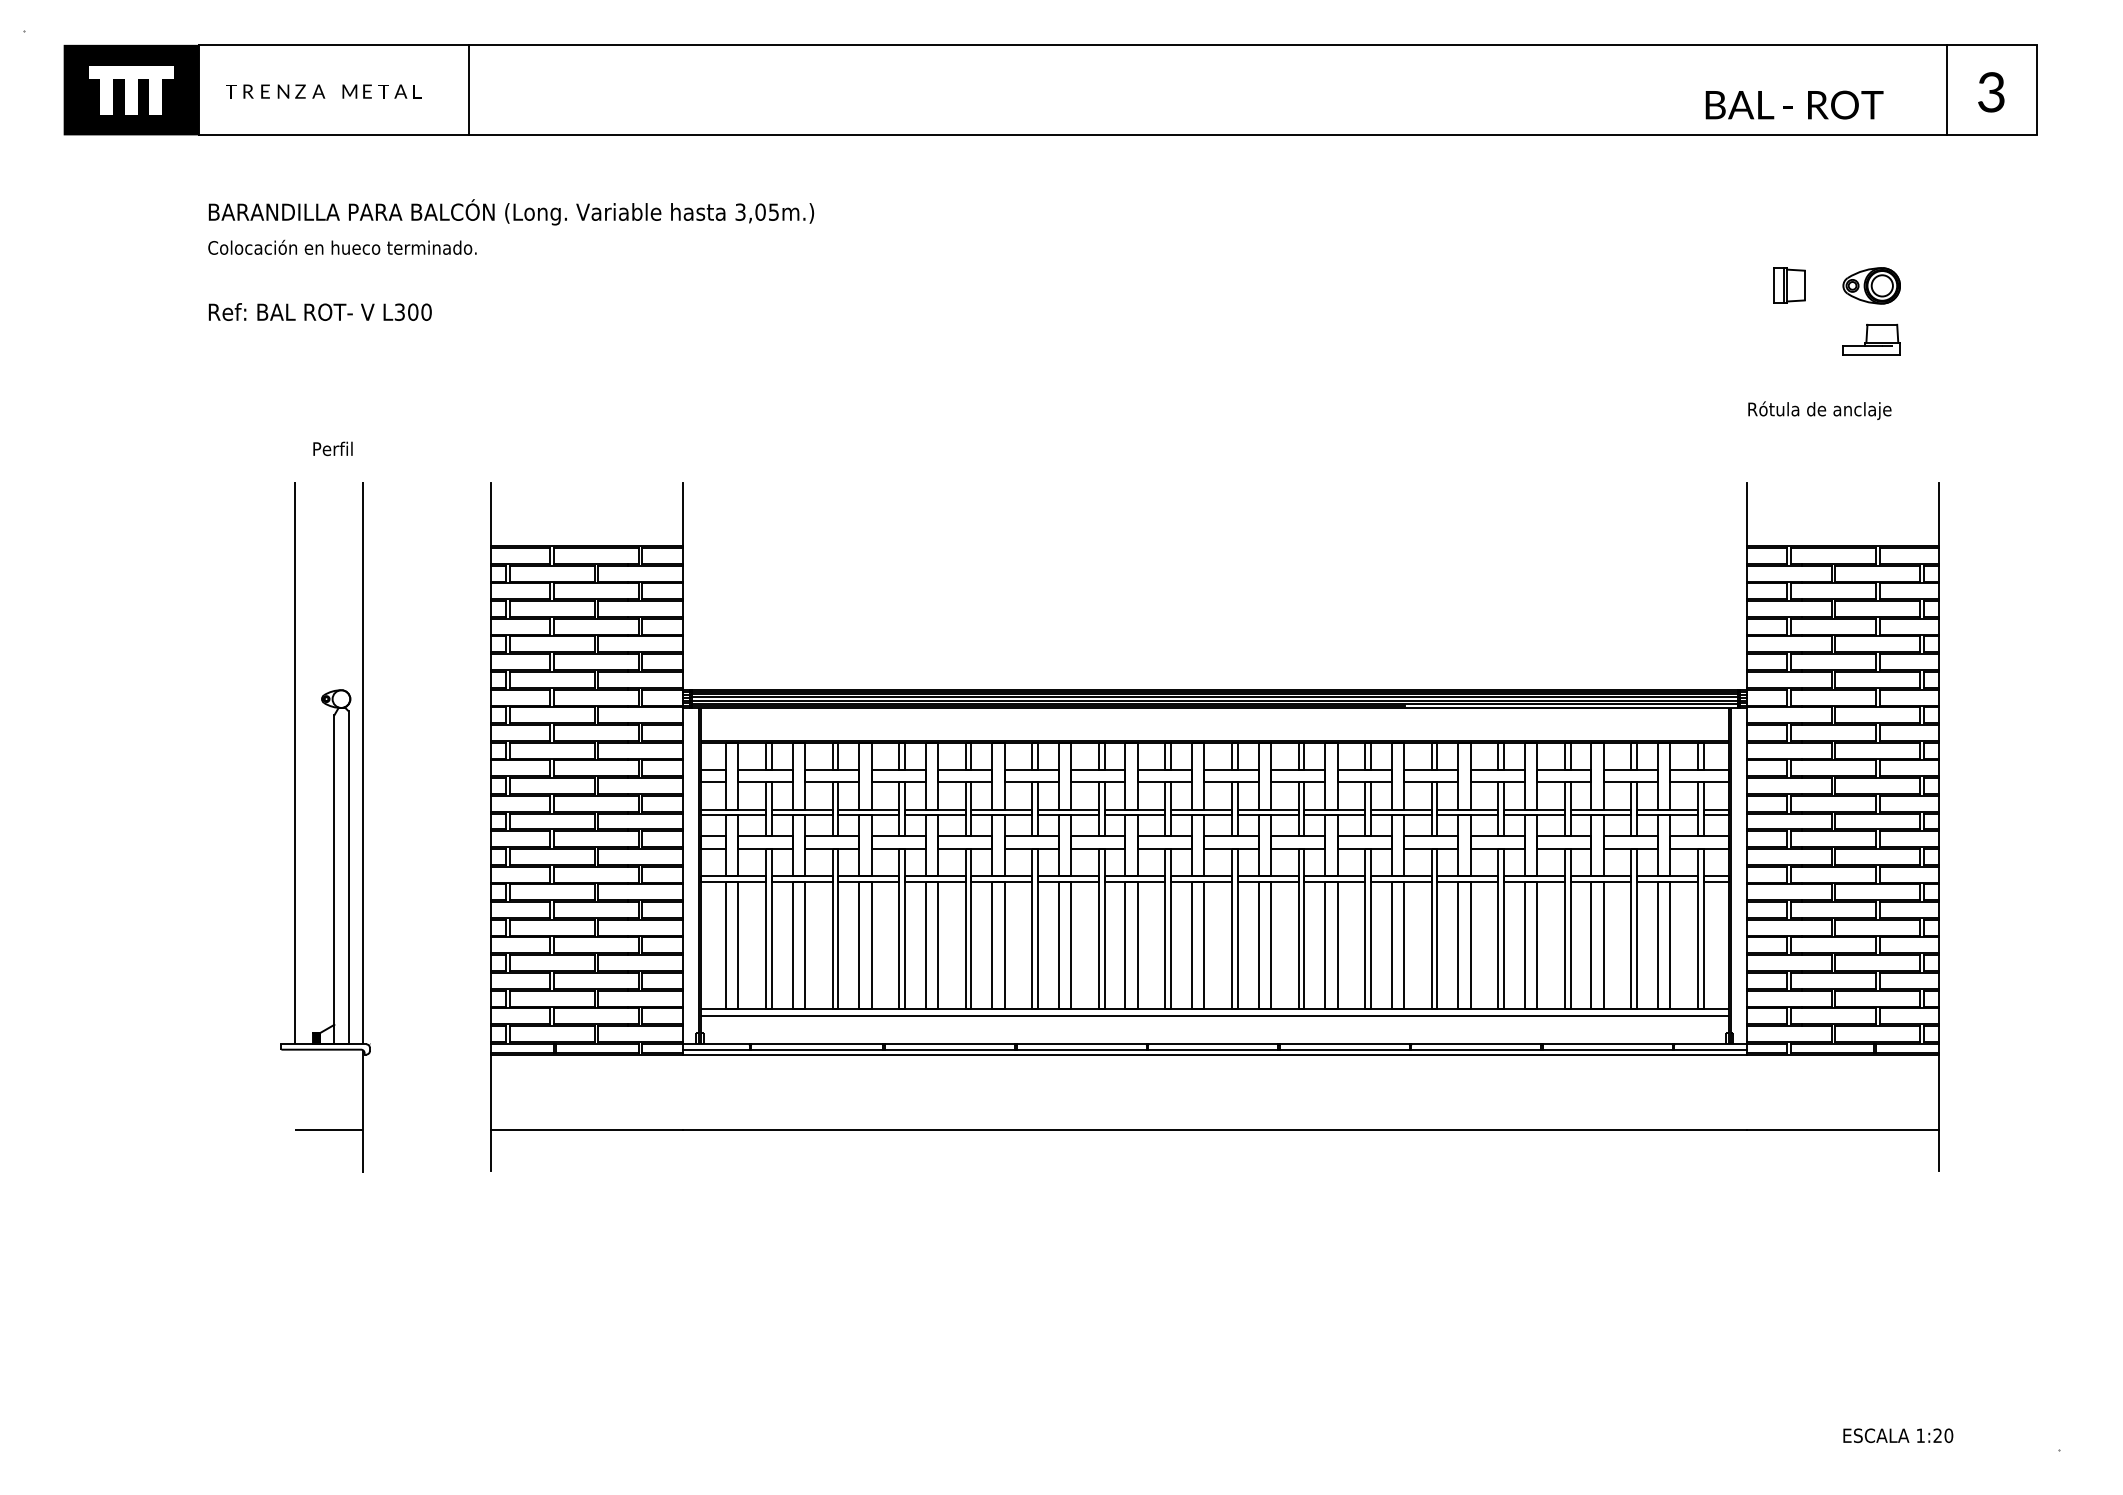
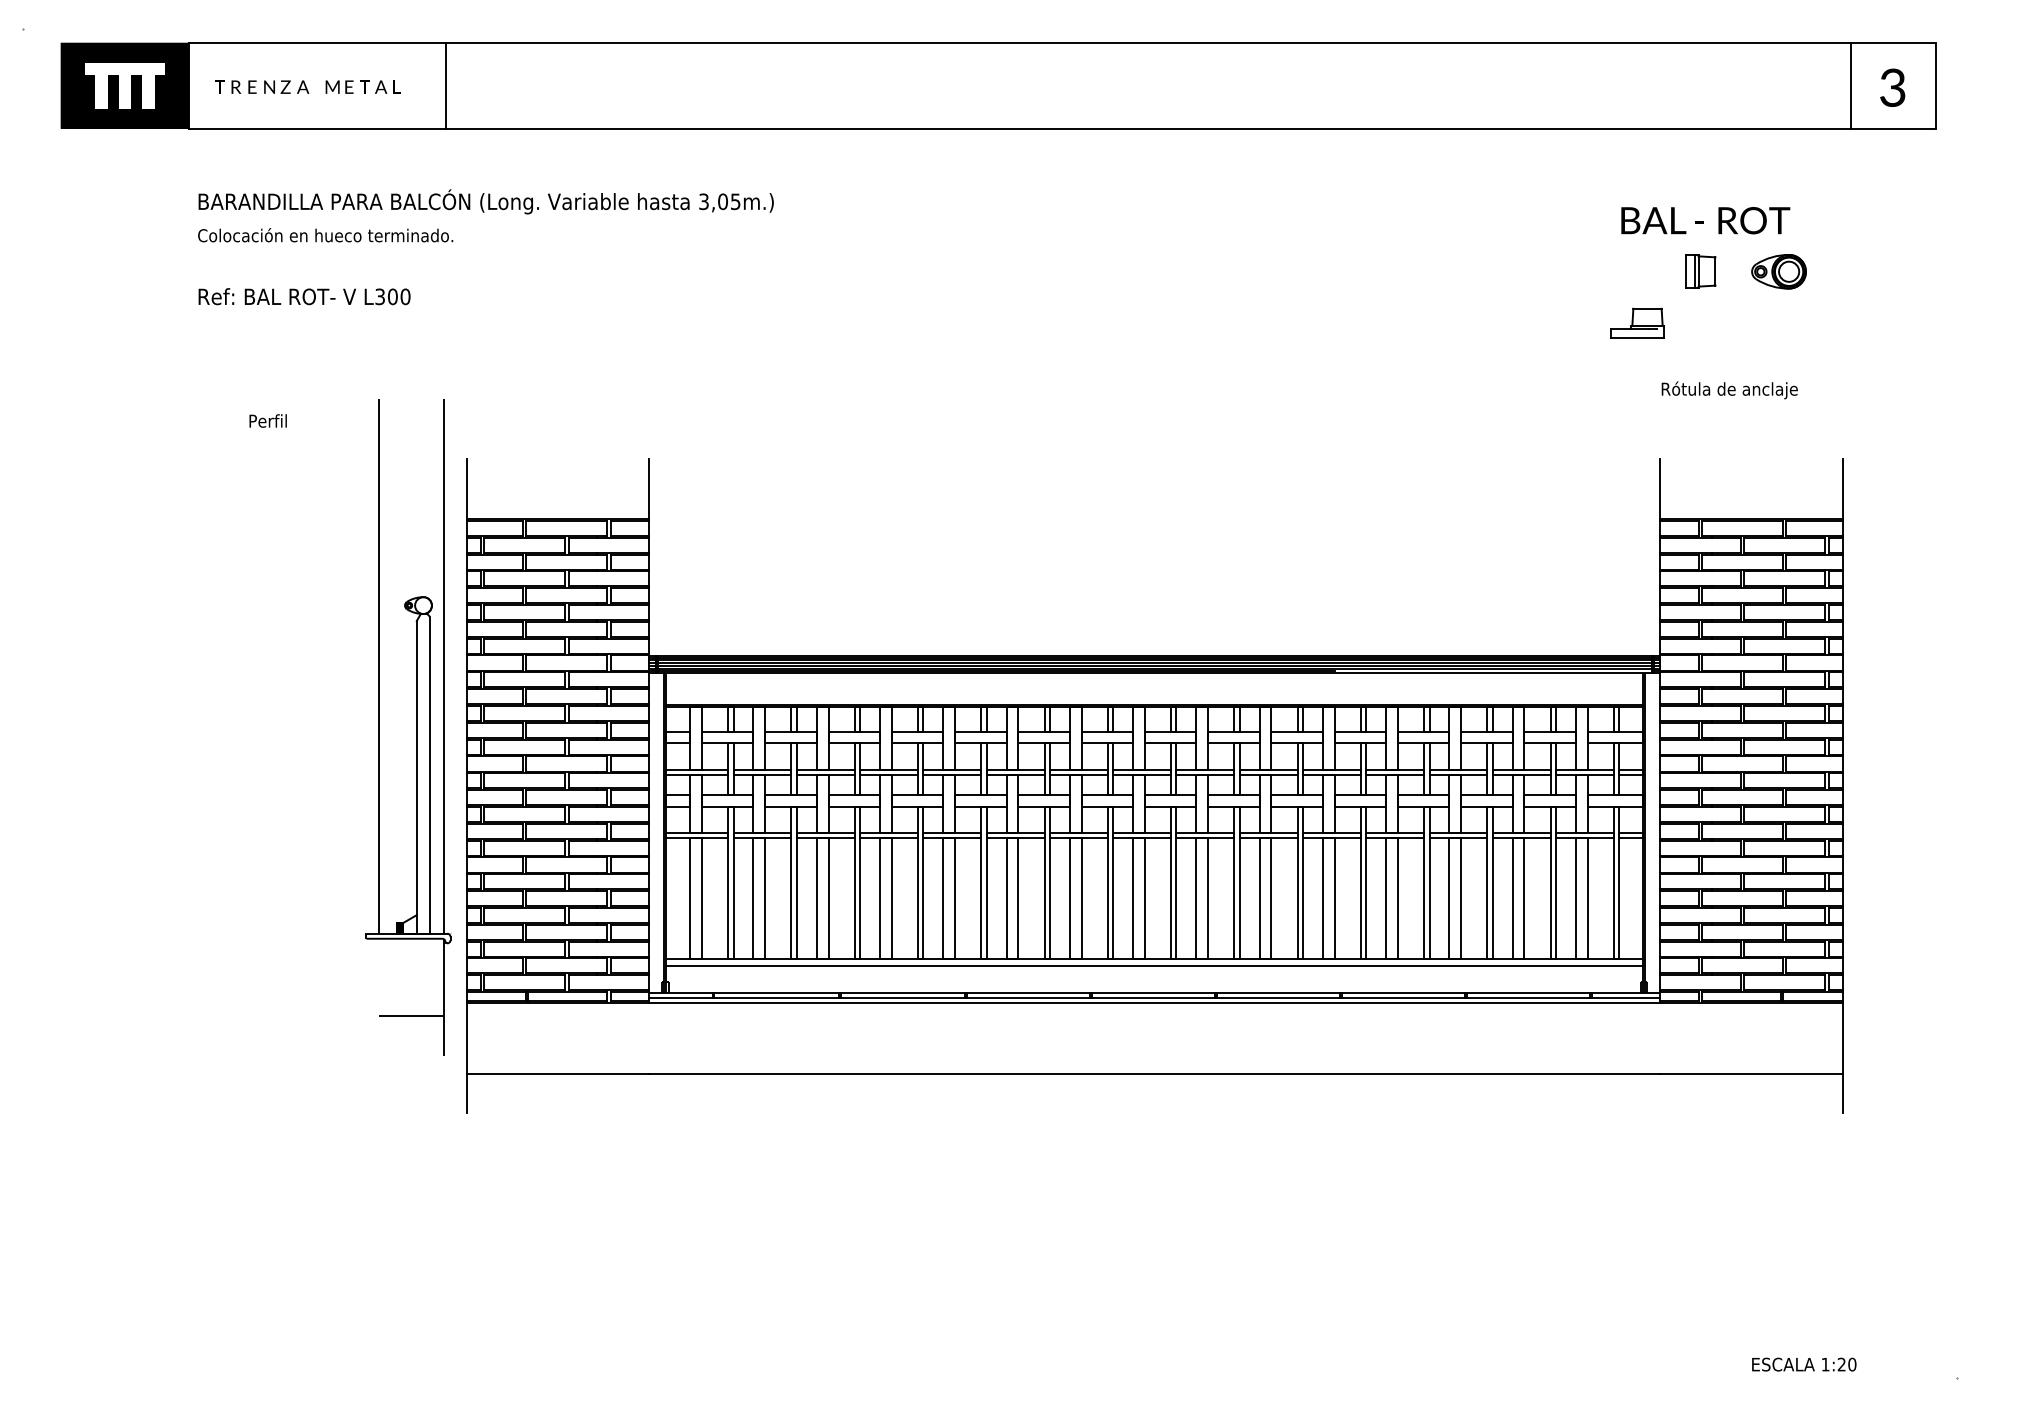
text: (1794, 104) -> (1705, 220), moved
part: (1871, 339) -> (1637, 322), moved
text: (332, 448) -> (267, 420), moved
part: (333, 827) -> (415, 727), moved

